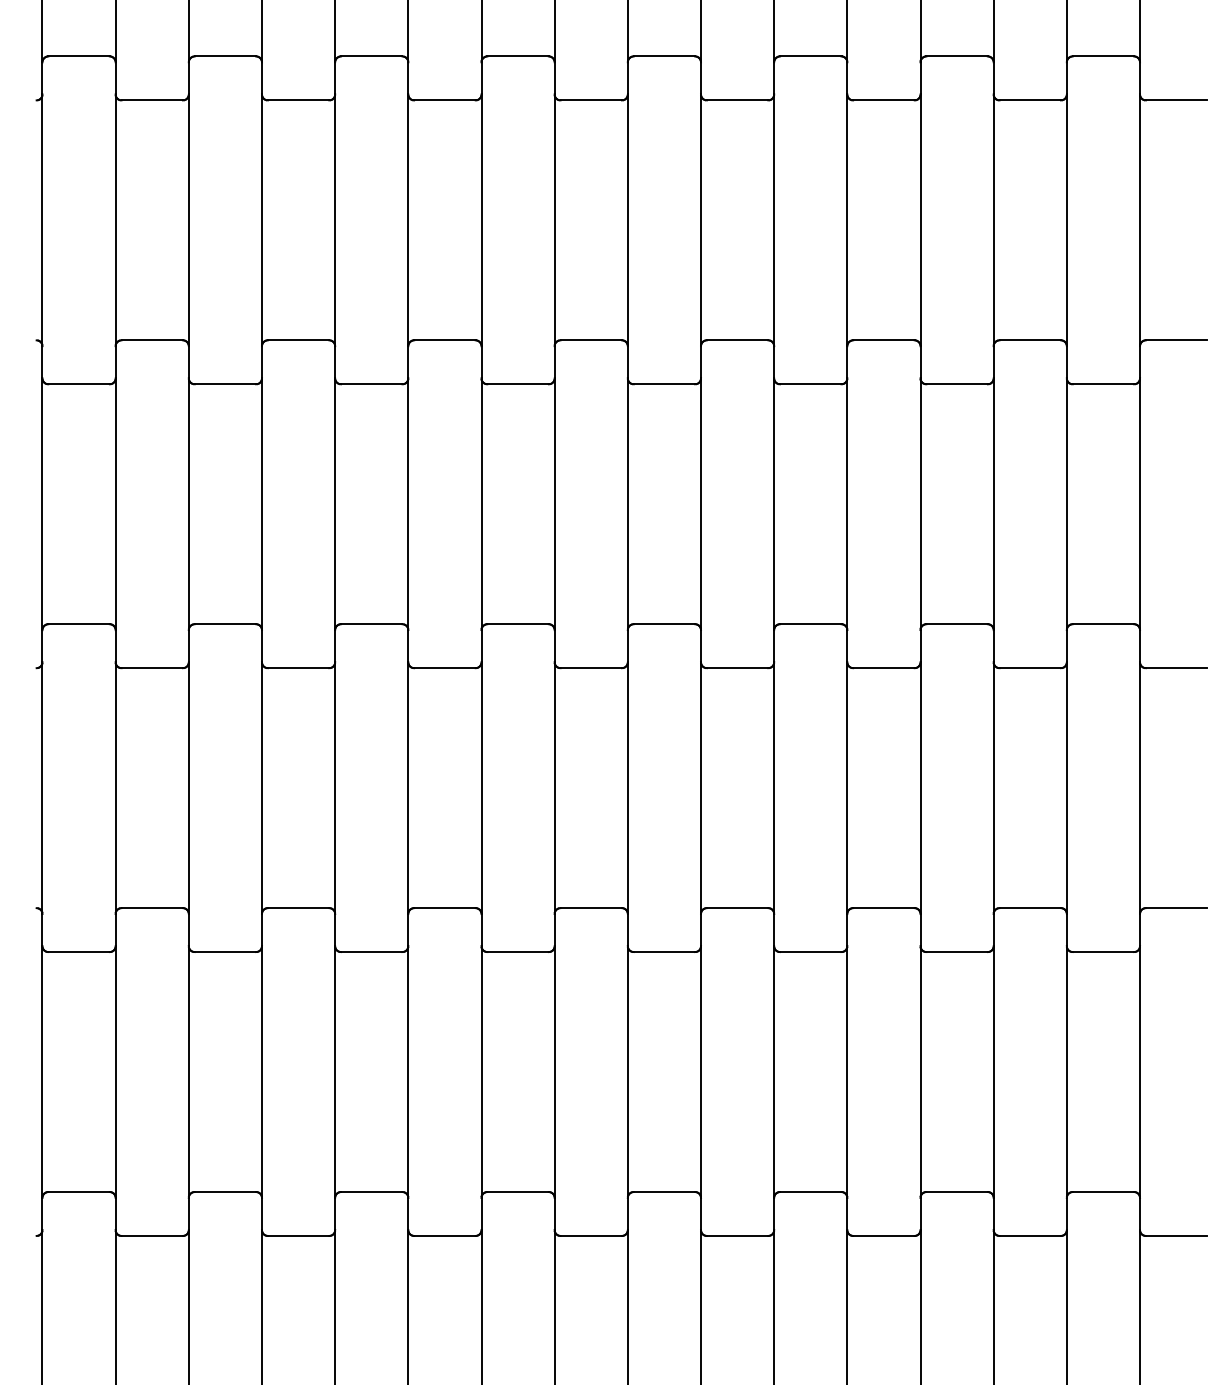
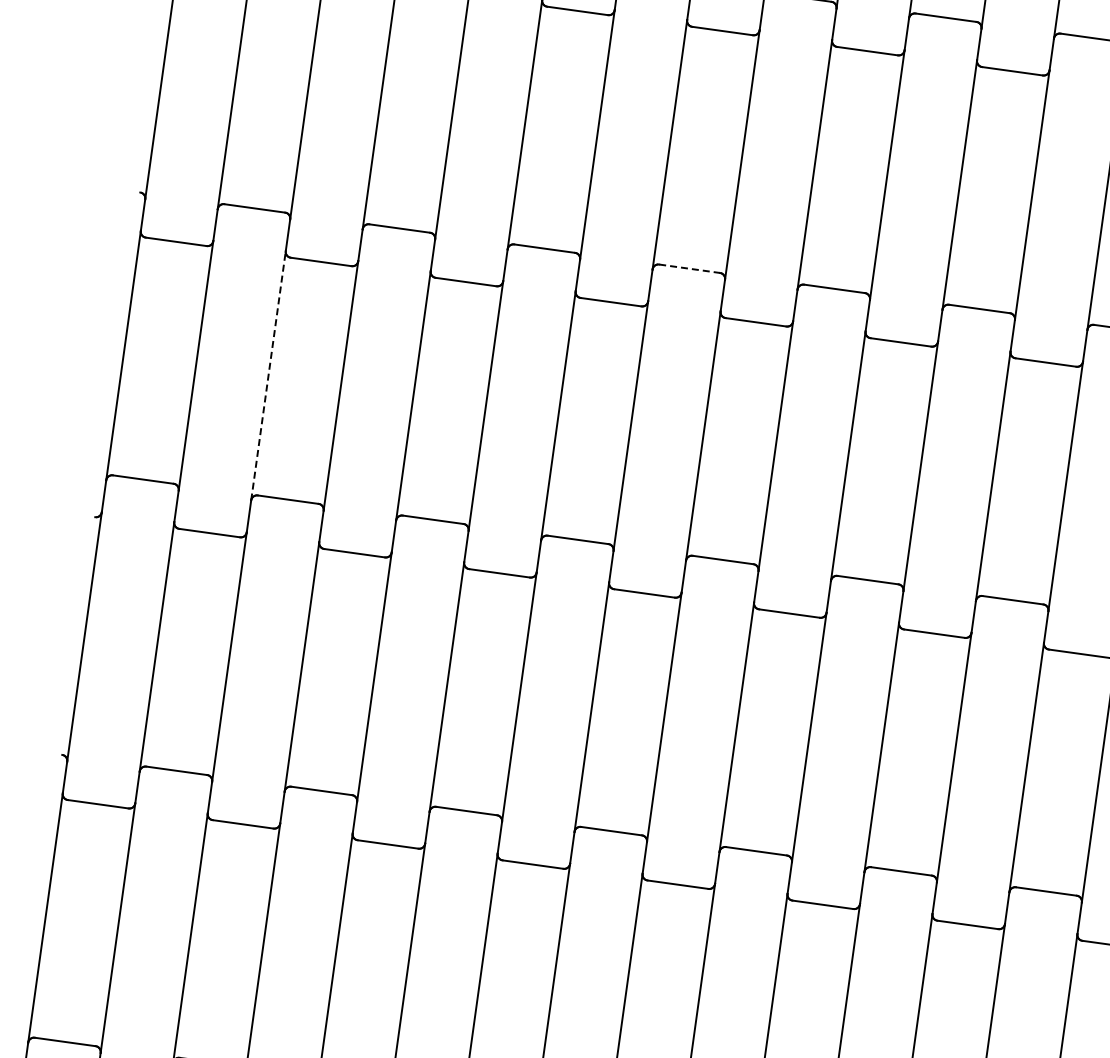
line: (591, 340) -> (689, 268), solid -> dashed
line: (188, 504) -> (268, 375), solid -> dashed

